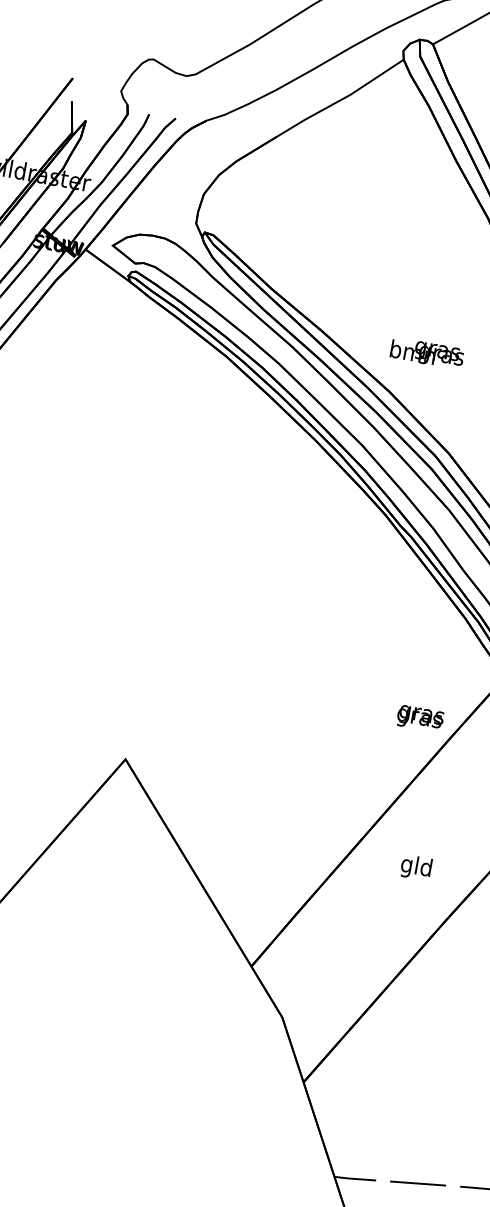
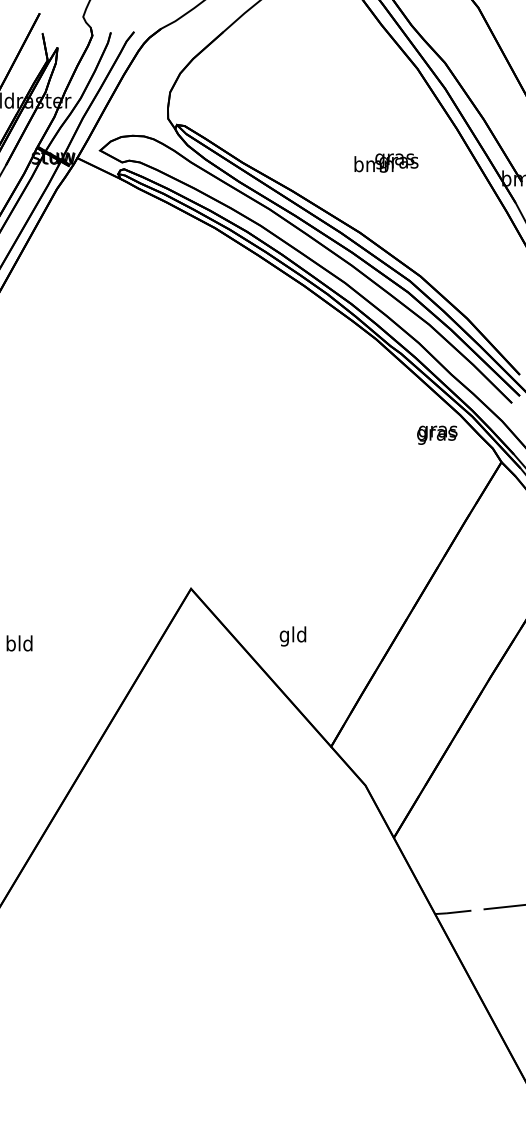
text: (427, 352) -> (386, 162), moved
text: (420, 718) -> (437, 434), moved
text: (415, 867) -> (292, 636), moved

